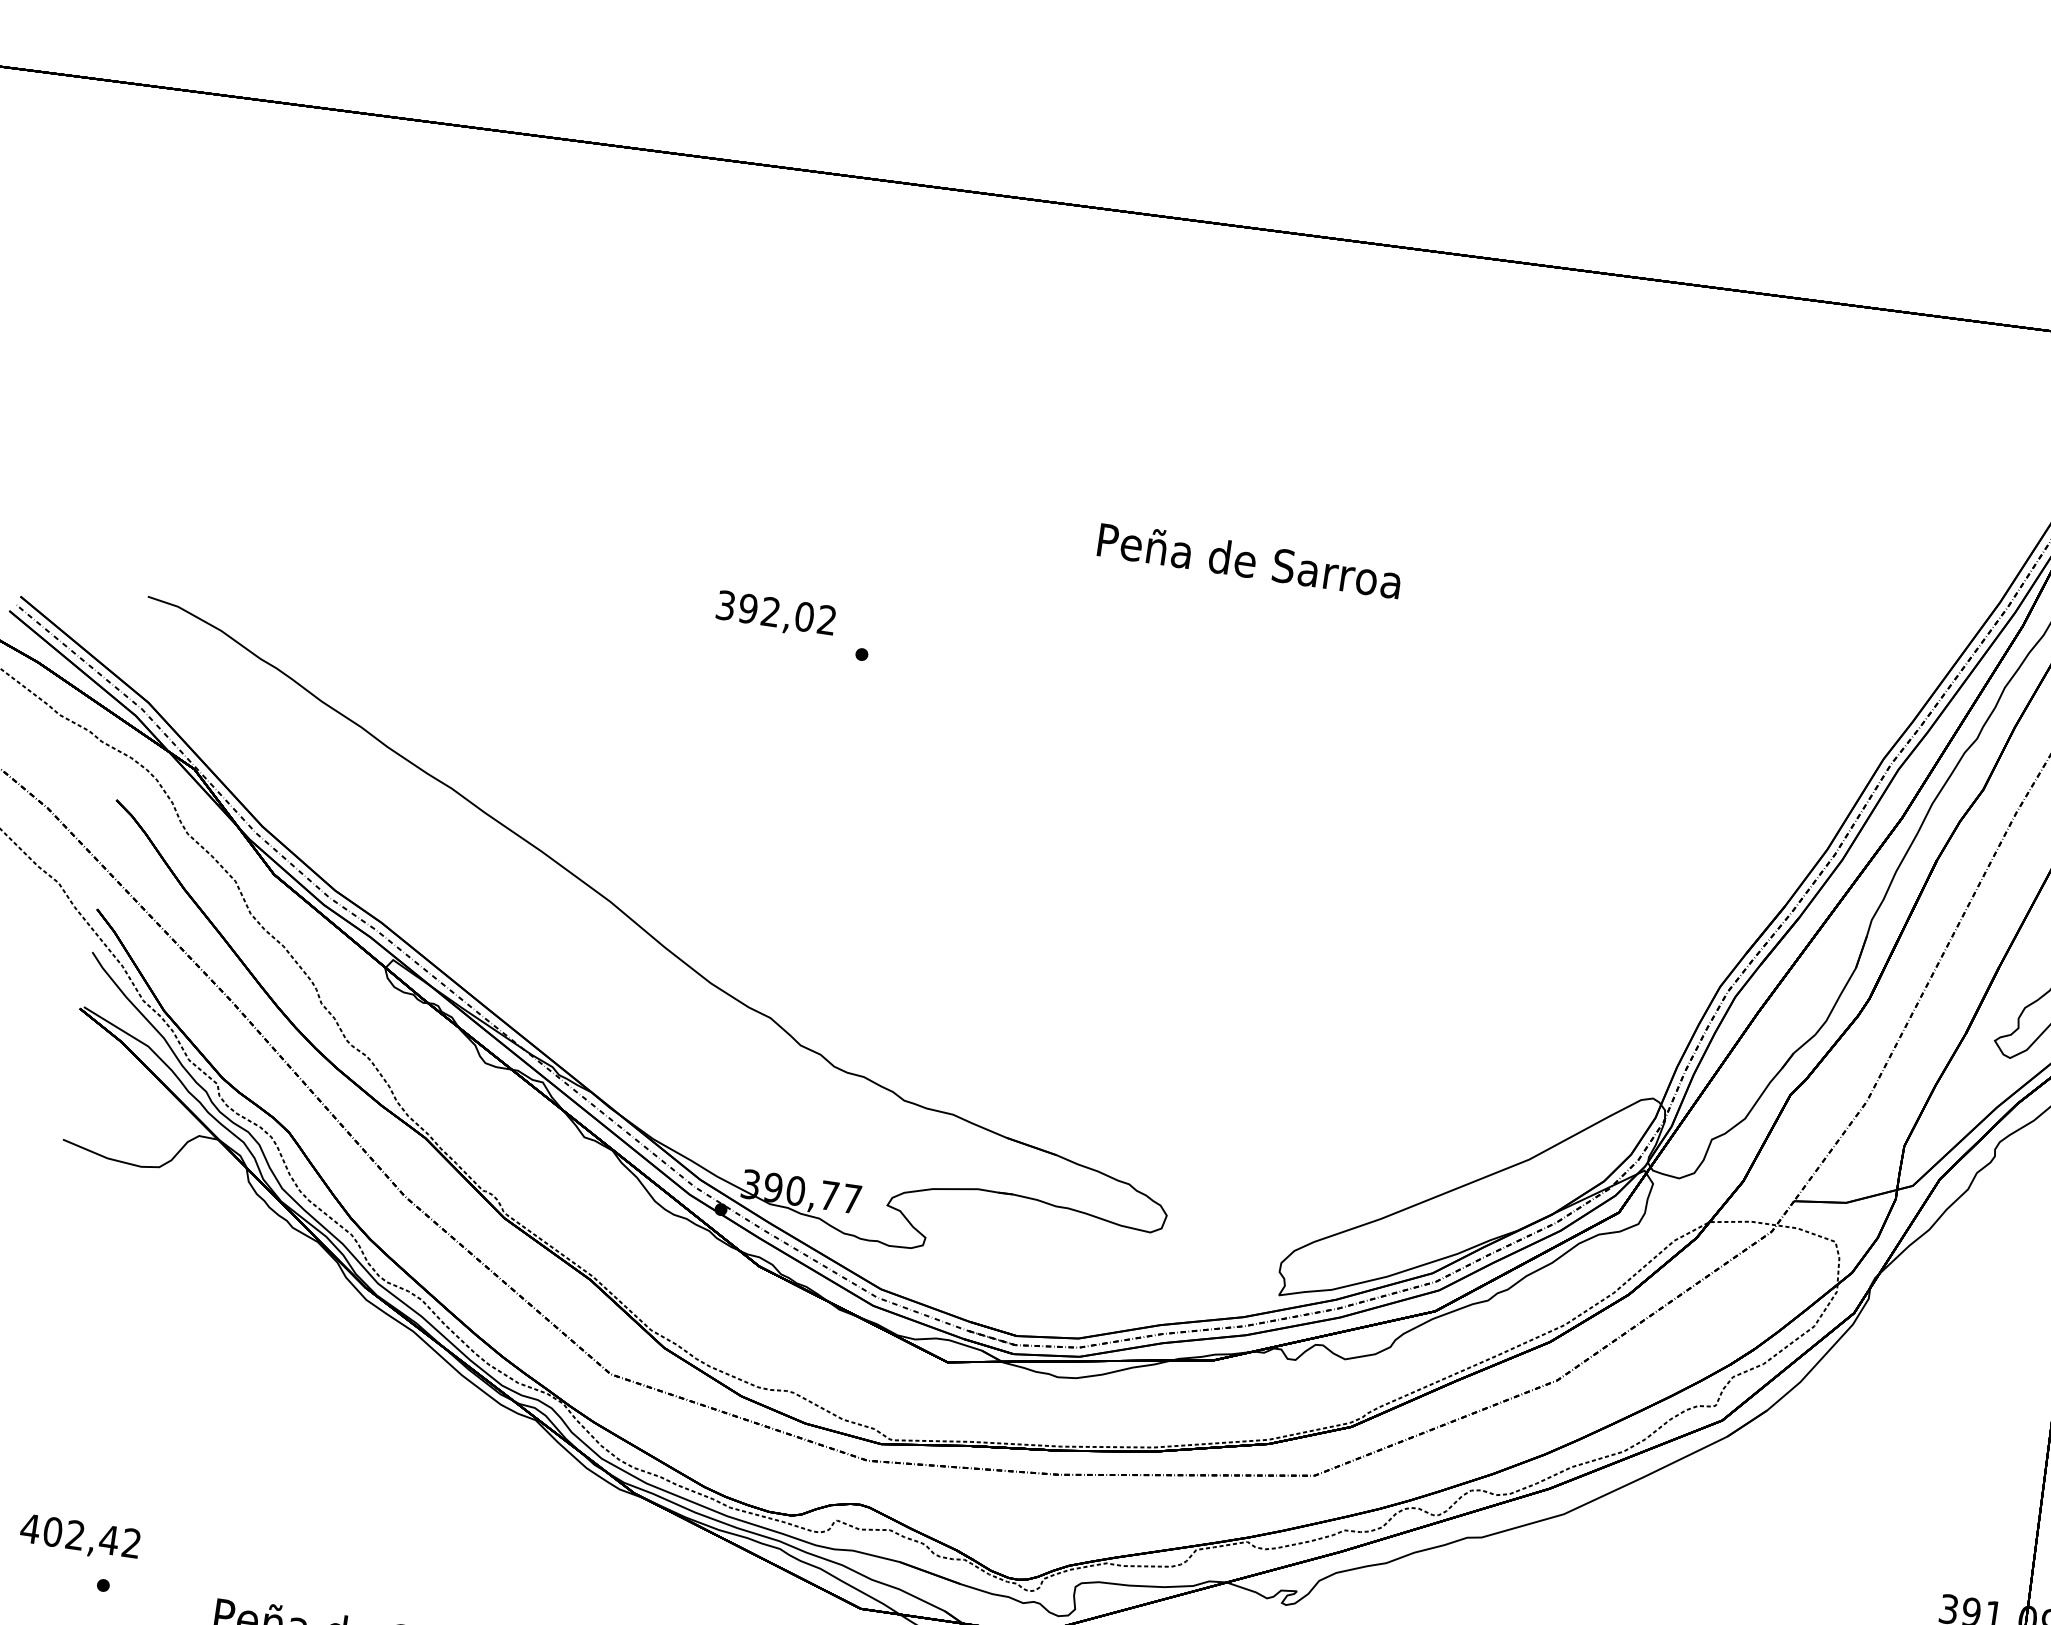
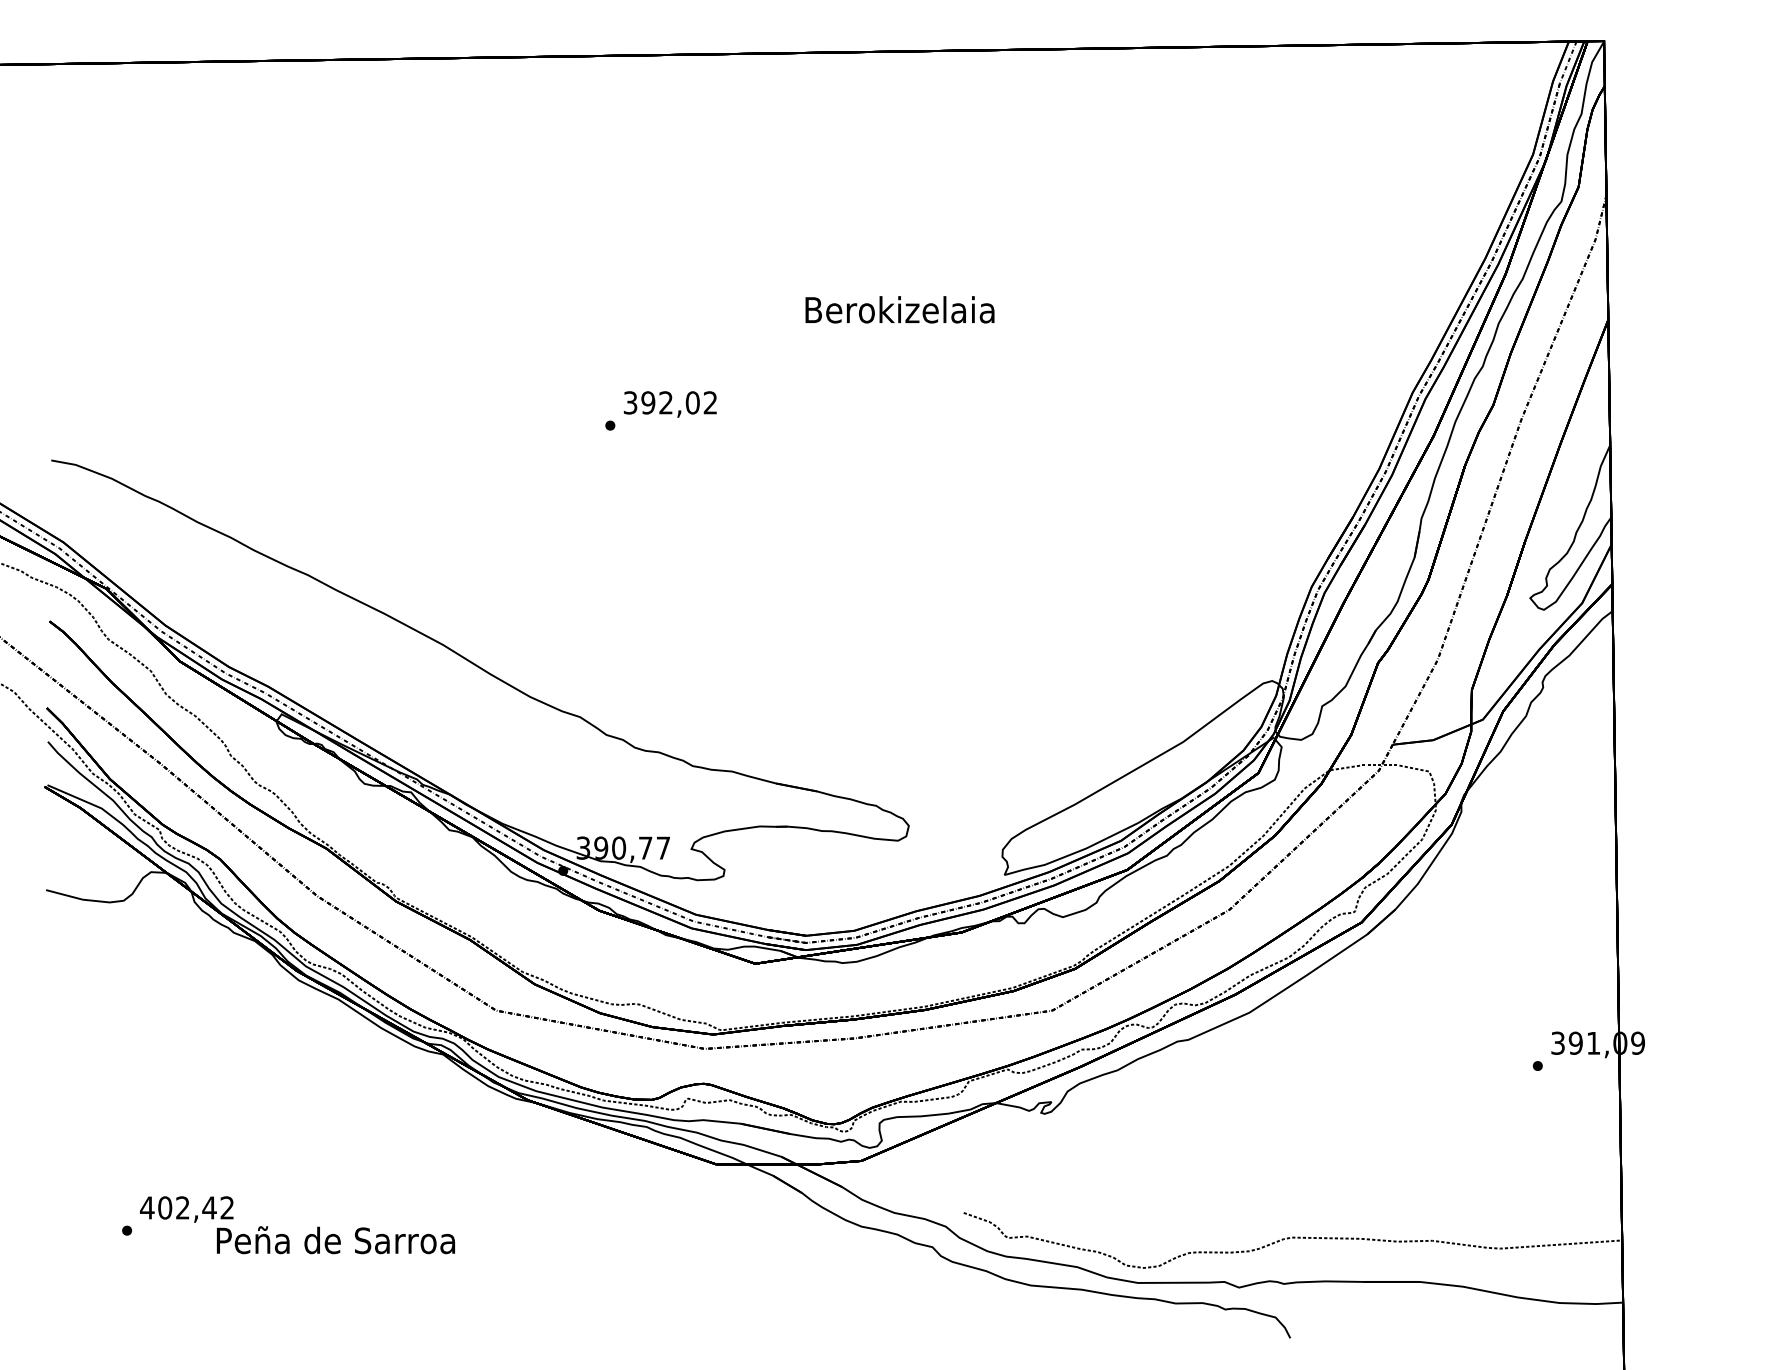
text: (1250, 560) -> (900, 309), Peña de Sarroa -> Berokizelaia
text: (776, 614) -> (670, 404), moved
text: (79, 1537) -> (186, 1209), moved

